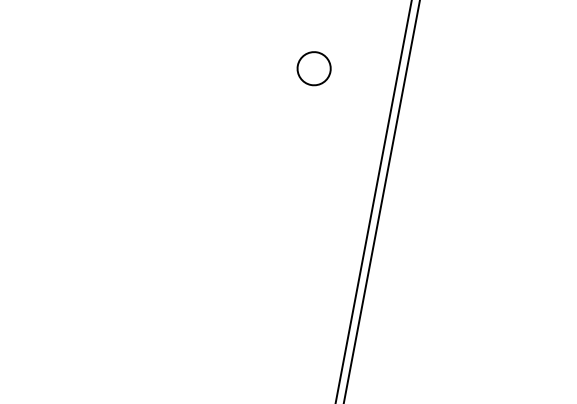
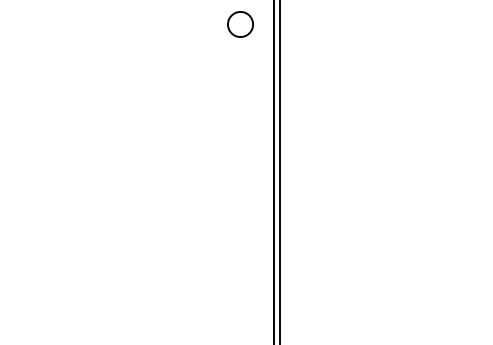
circle: (314, 68) -> (240, 24), moved

